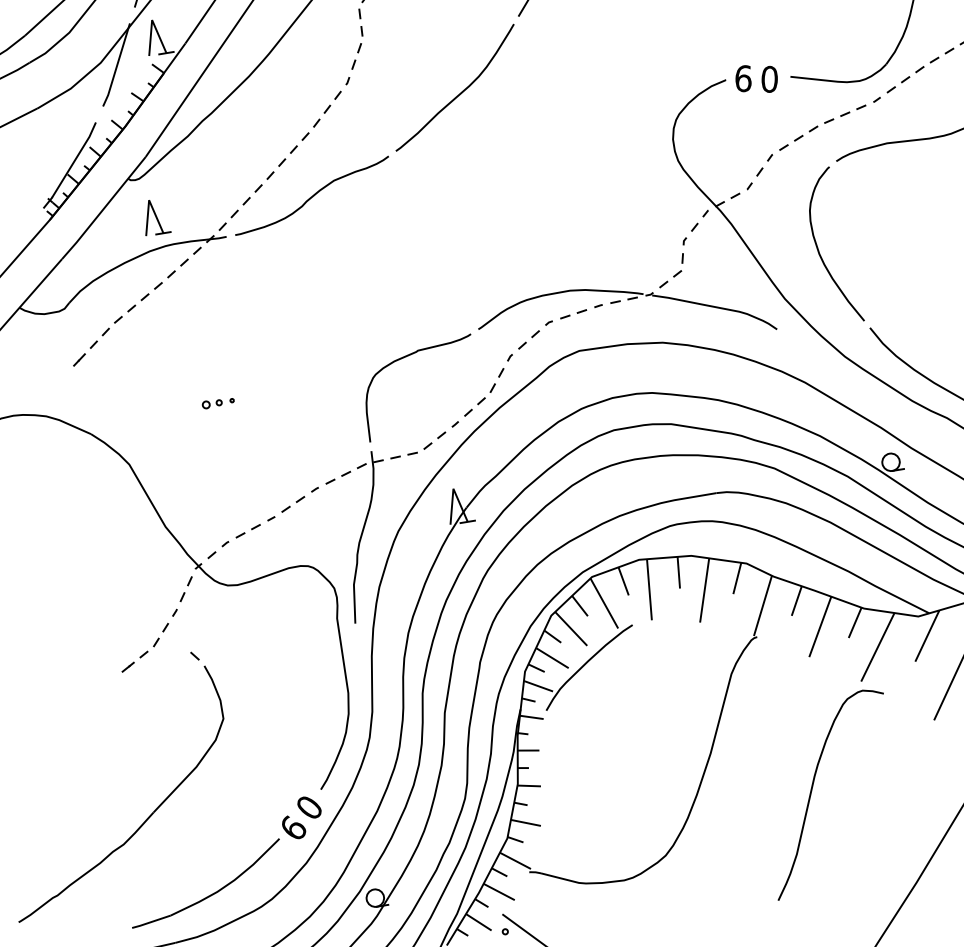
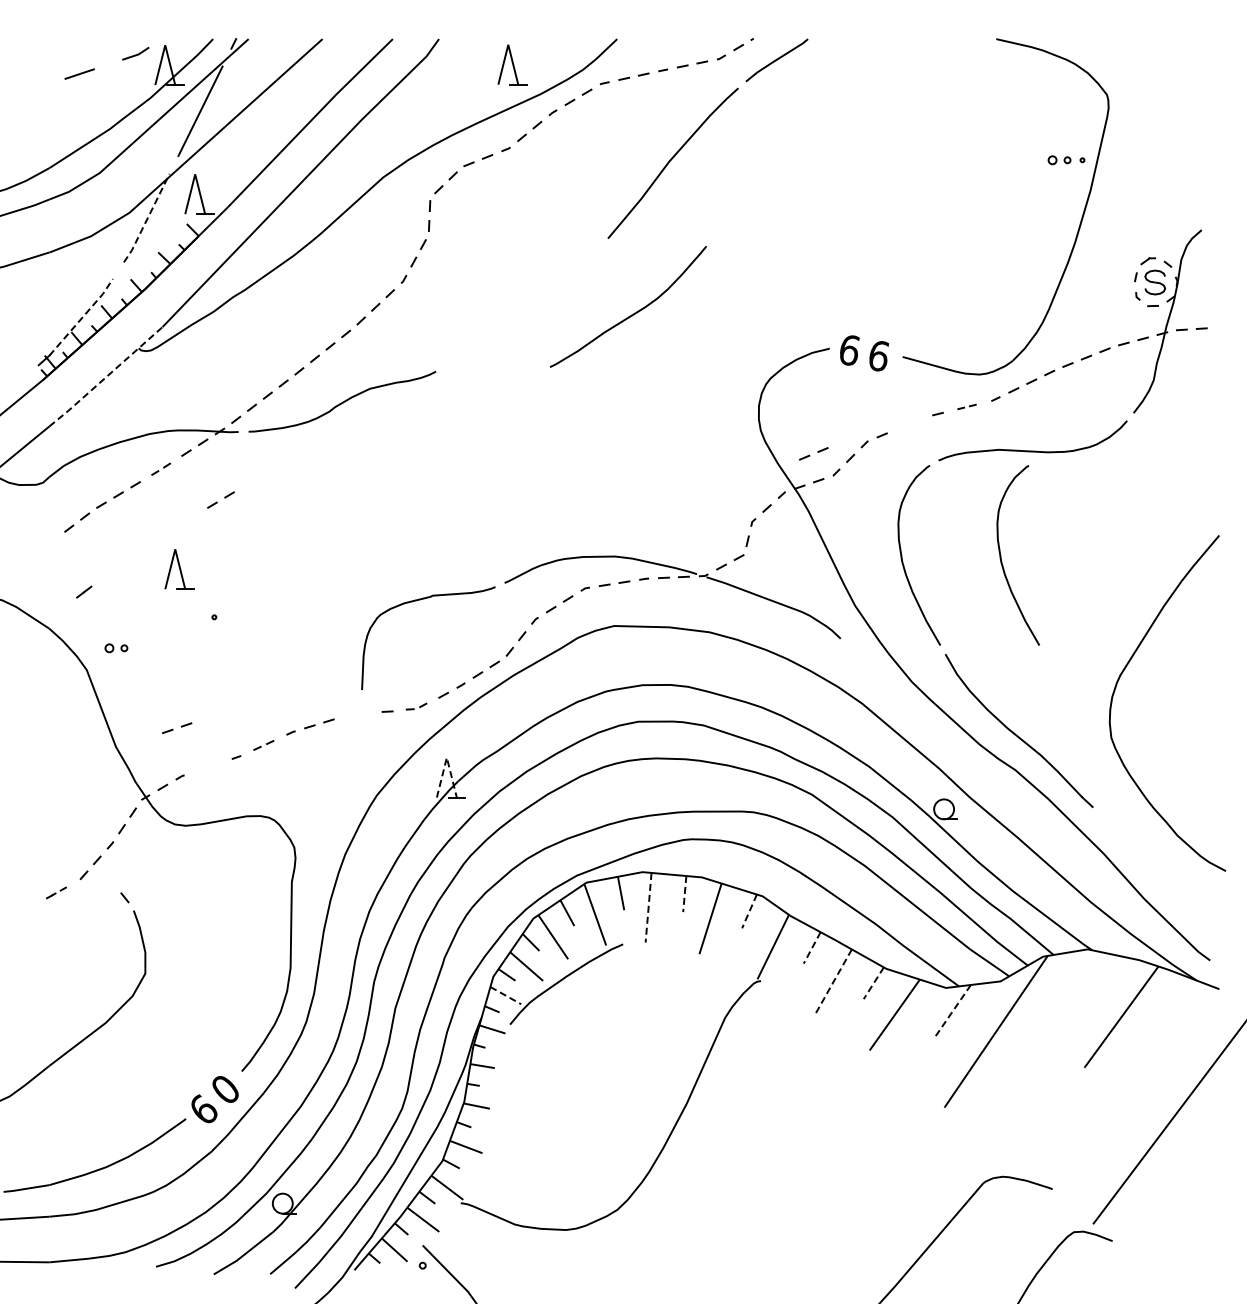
line: (117, 66) -> (147, 219), solid -> dashed
text: (770, 78) -> (879, 355), 0 -> 6
curve: (458, 93) -> (631, 314), moved
part: (852, 110) -> (966, 406), size x0.6
part: (805, 133) -> (813, 453), moved
line: (75, 160) -> (82, 317), solid -> dashed
line: (103, 208) -> (105, 377), solid -> dashed
part: (155, 217) -> (179, 569), moved
curve: (904, 234) -> (1001, 555), added
part: (164, 280) -> (160, 469), size x0.7
part: (220, 297) -> (220, 499), added
line: (79, 359) -> (84, 591), moved
part: (212, 404) -> (116, 648), moved
part: (419, 448) -> (416, 706), size x0.7
line: (453, 488) -> (446, 757), solid -> dashed
part: (293, 504) -> (263, 745), size x0.7
part: (248, 530) -> (177, 727), moved
part: (367, 536) -> (341, 795), removed
line: (678, 573) -> (684, 894), solid -> dashed
line: (737, 578) -> (749, 911), solid -> dashed
line: (649, 589) -> (648, 907), solid -> dashed
line: (796, 600) -> (812, 947), solid -> dashed
line: (854, 623) -> (873, 983), solid -> dashed
line: (820, 627) -> (833, 981), solid -> dashed
line: (927, 636) -> (952, 1012), solid -> dashed
part: (134, 661) -> (56, 892), size x0.6
line: (538, 686) -> (505, 995), solid -> dashed
curve: (812, 788) -> (795, 1161), removed

